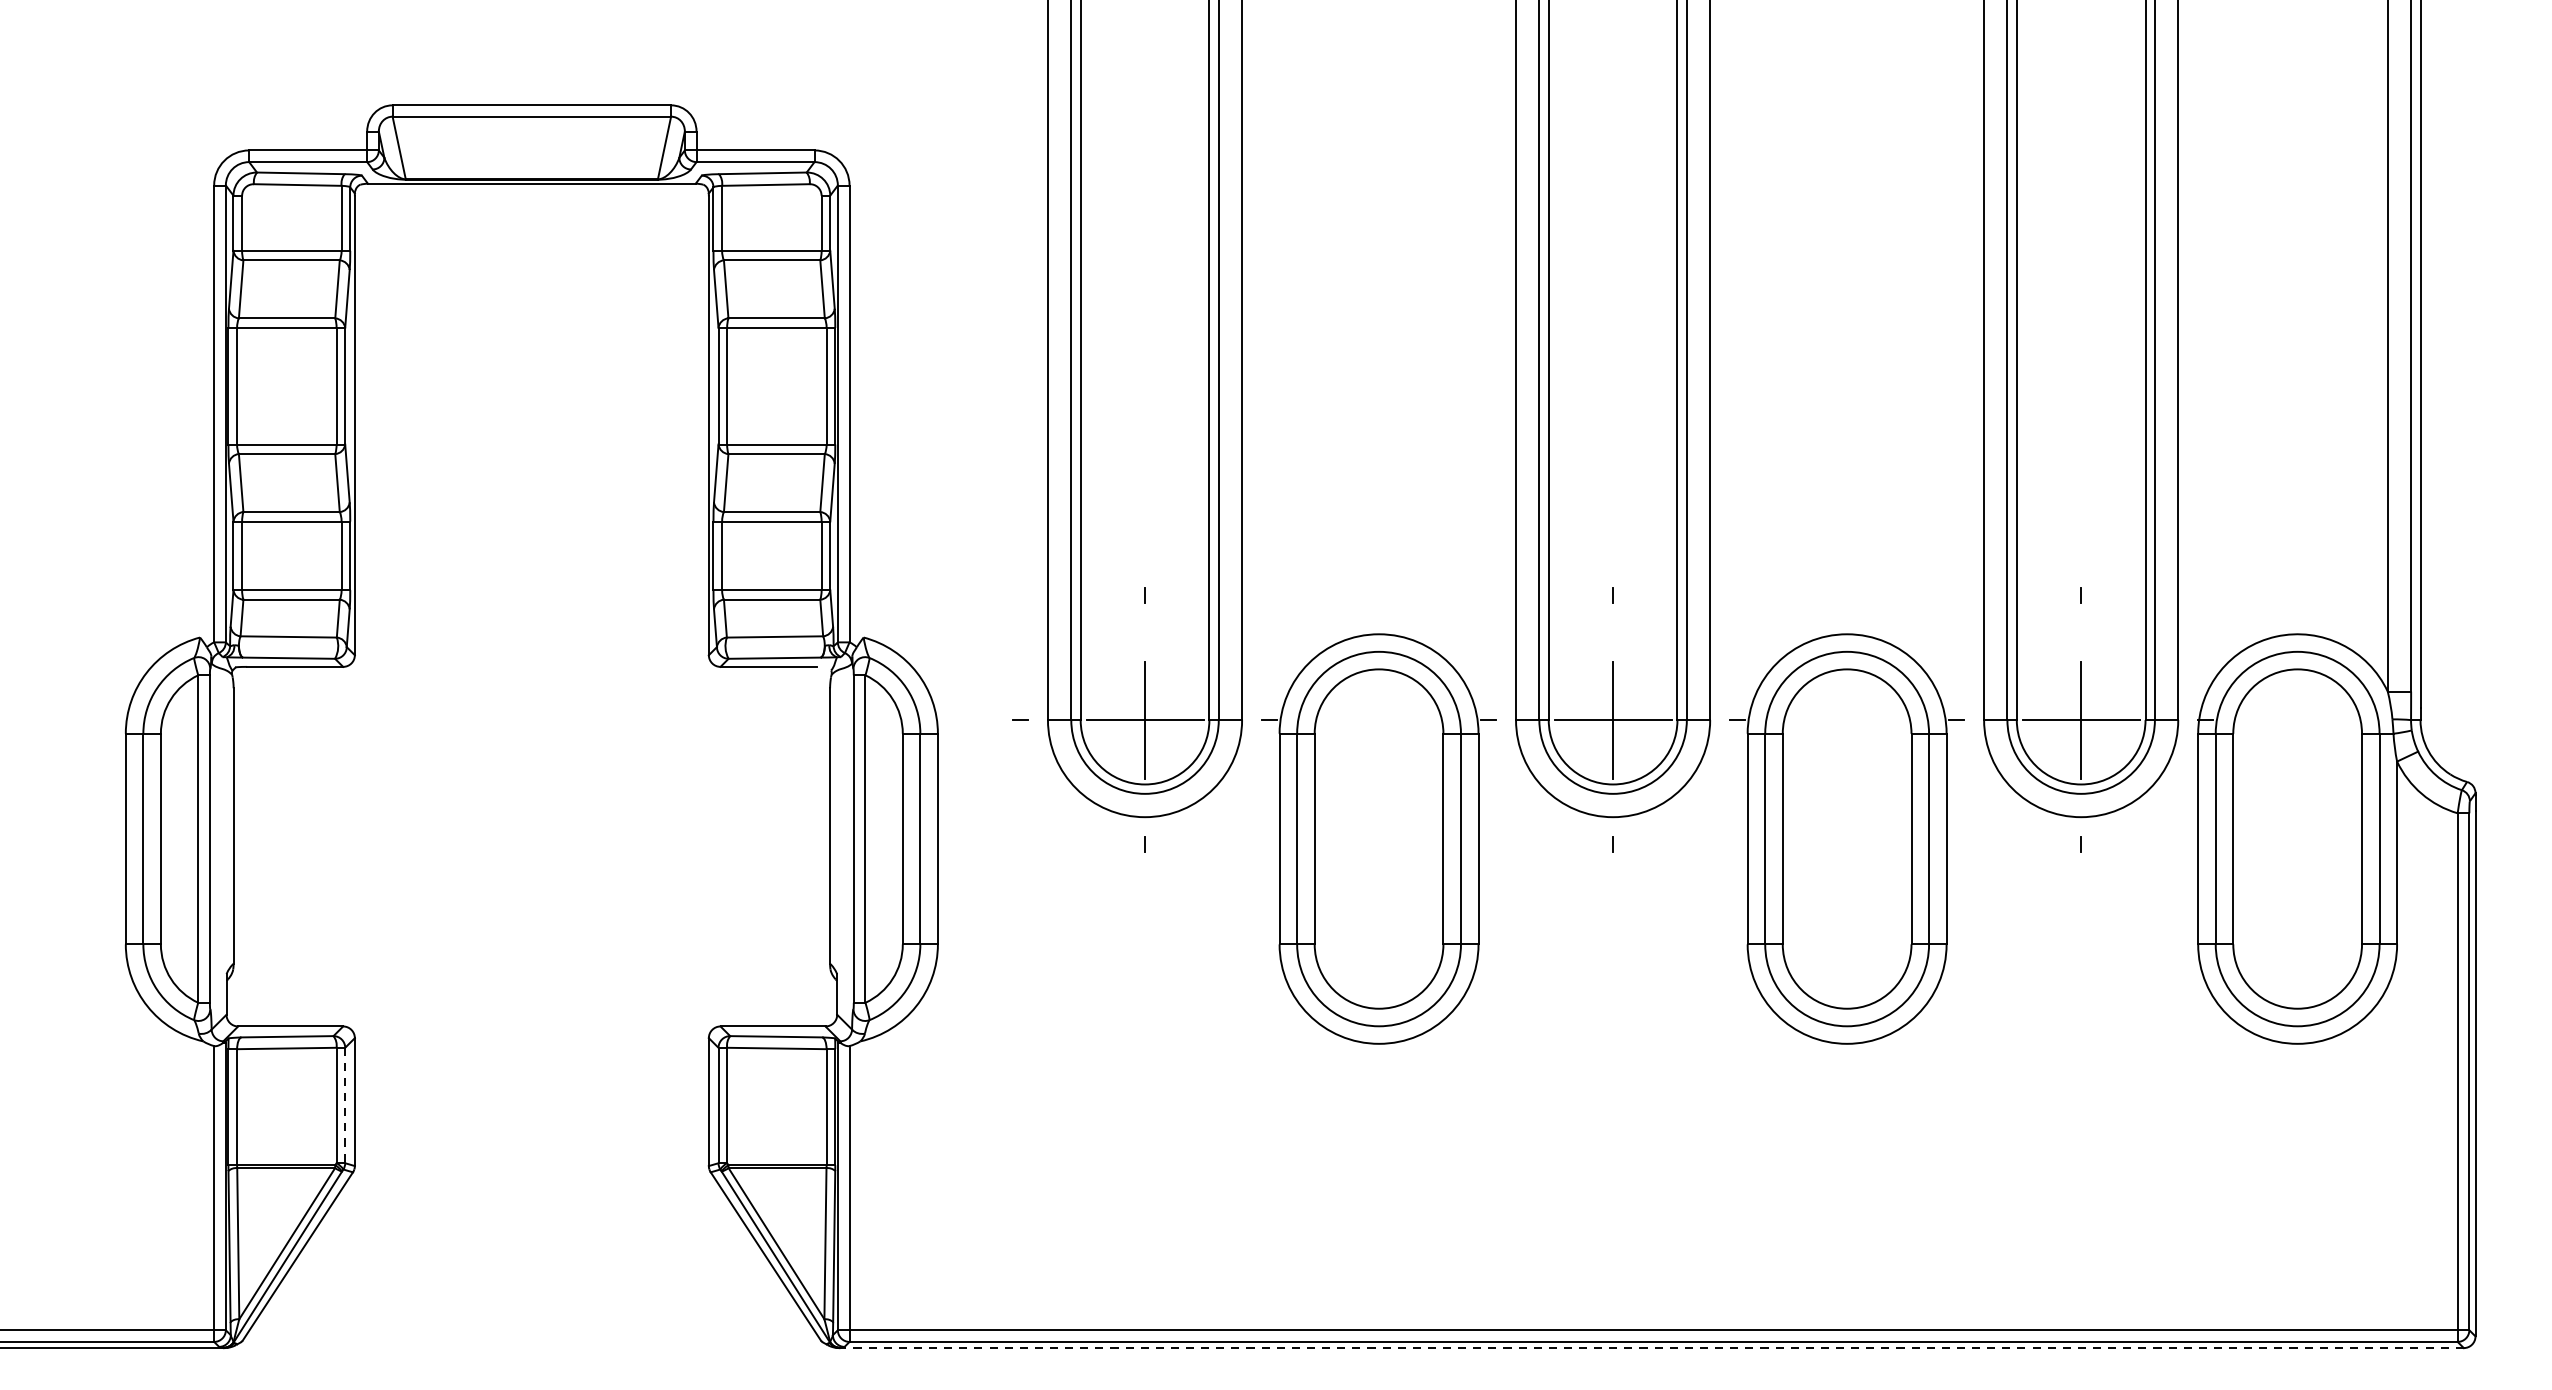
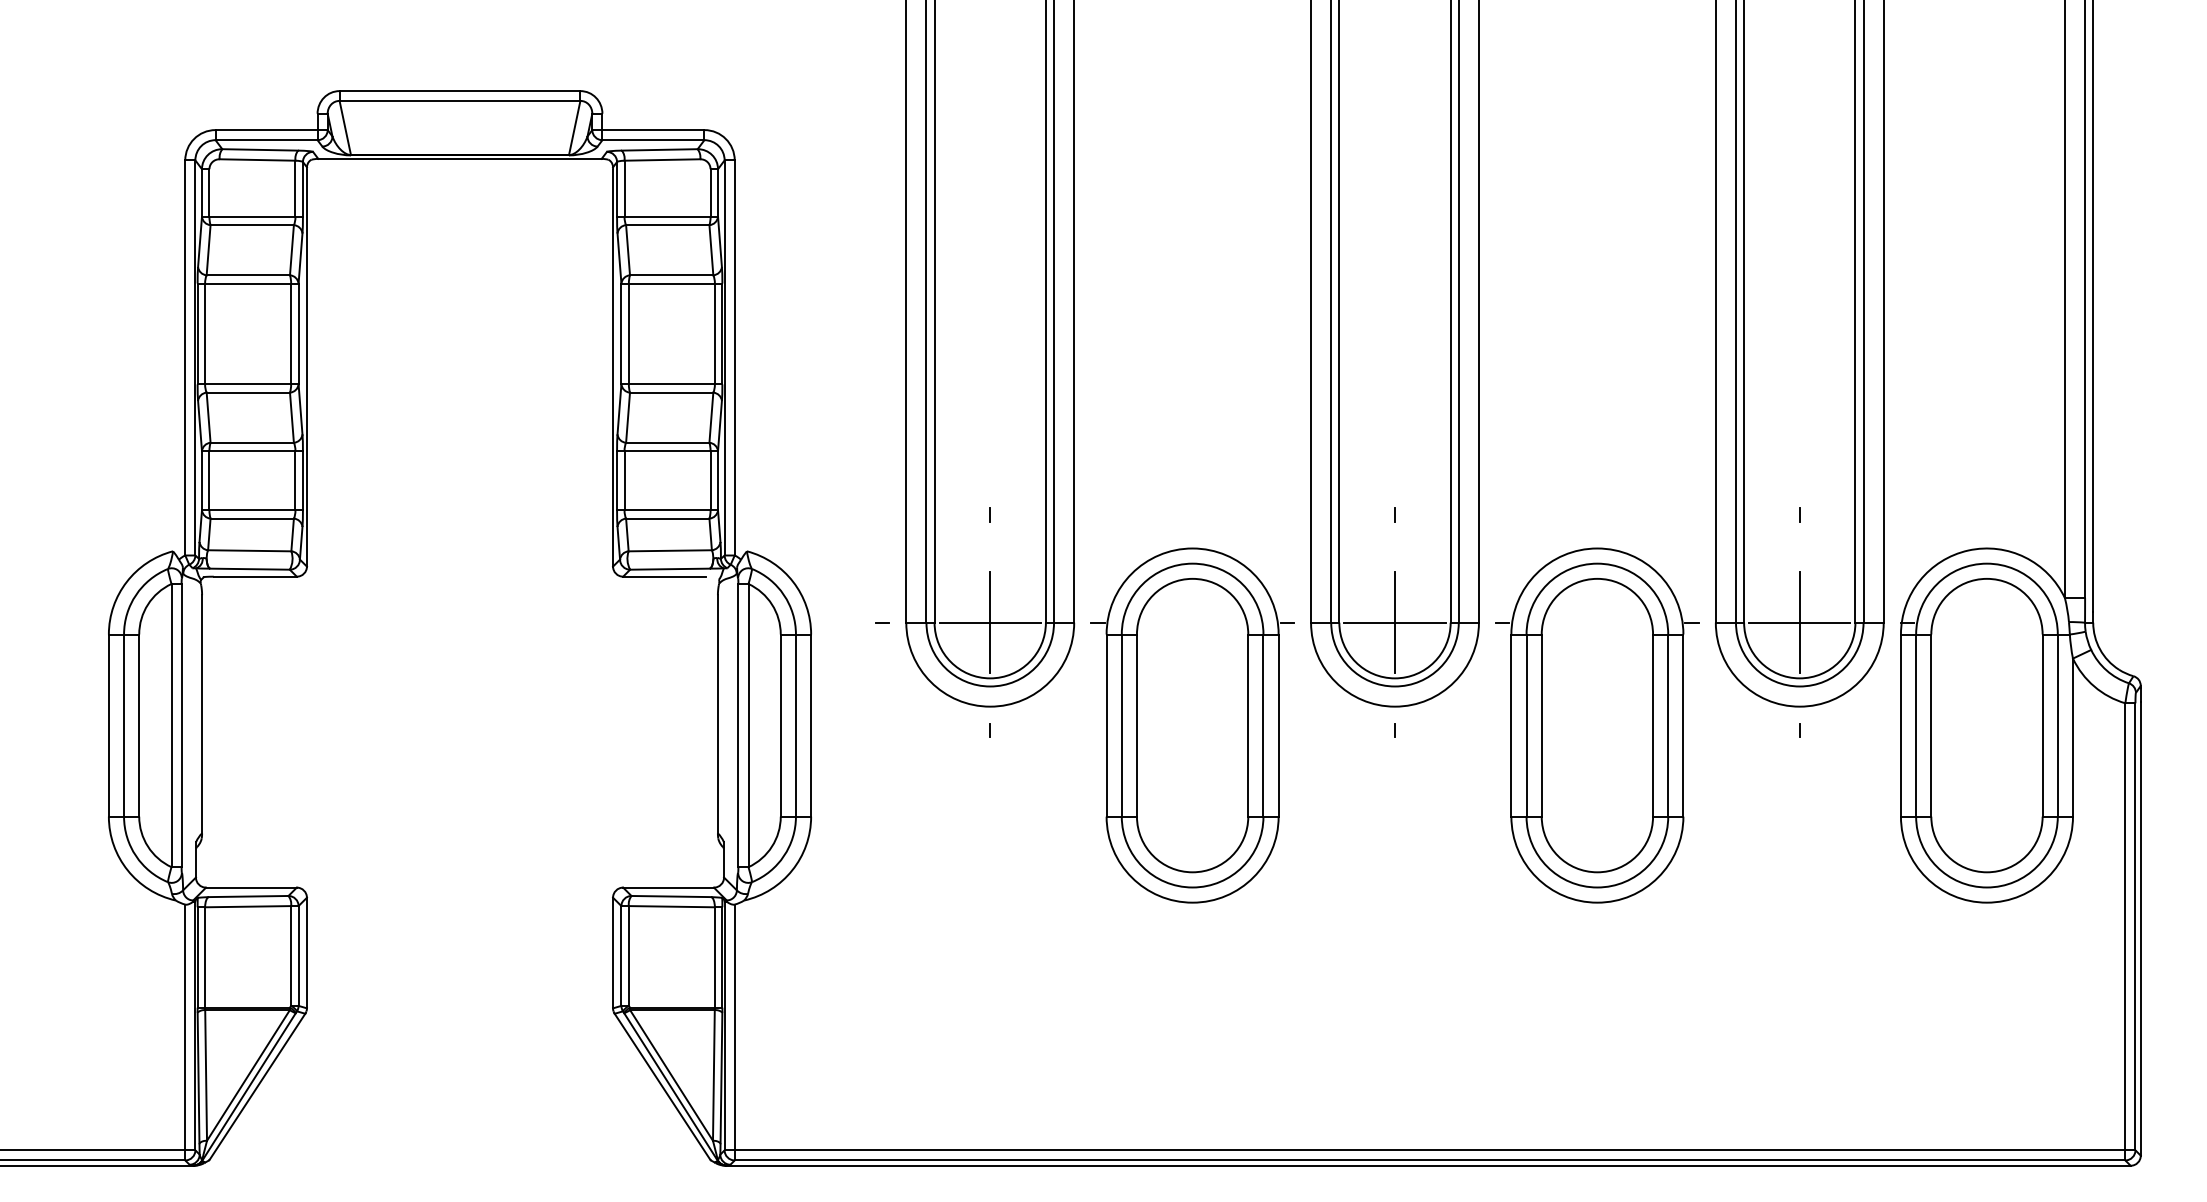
line: (345, 1104) -> (298, 955), dashed -> solid
line: (1650, 1347) -> (1427, 1165), dashed -> solid

